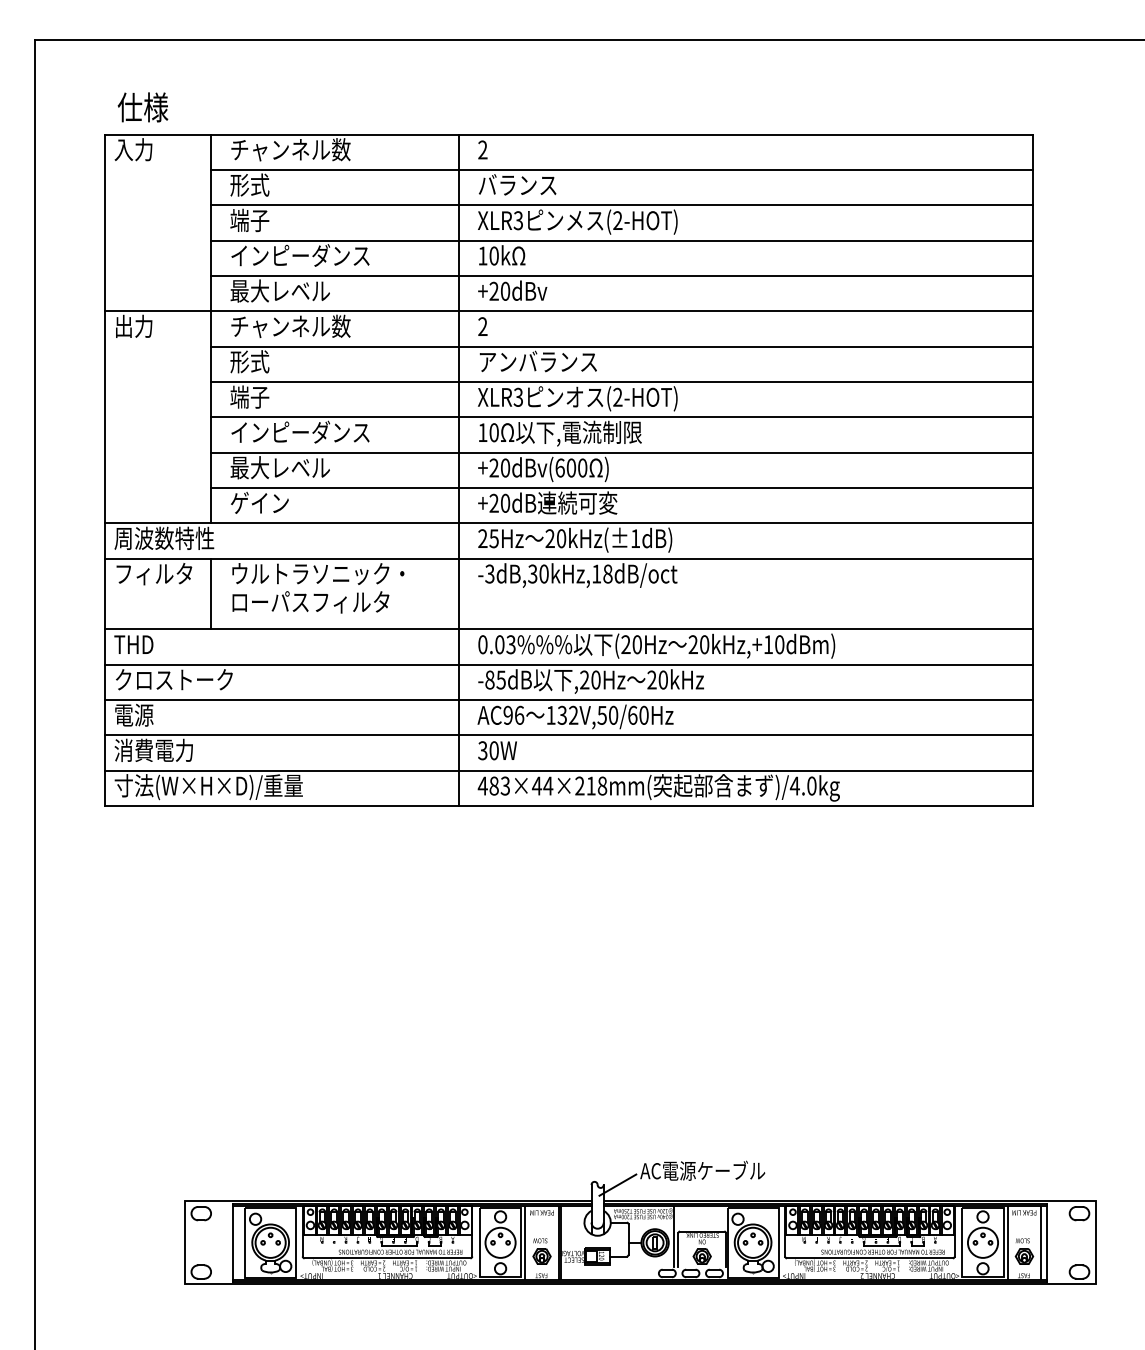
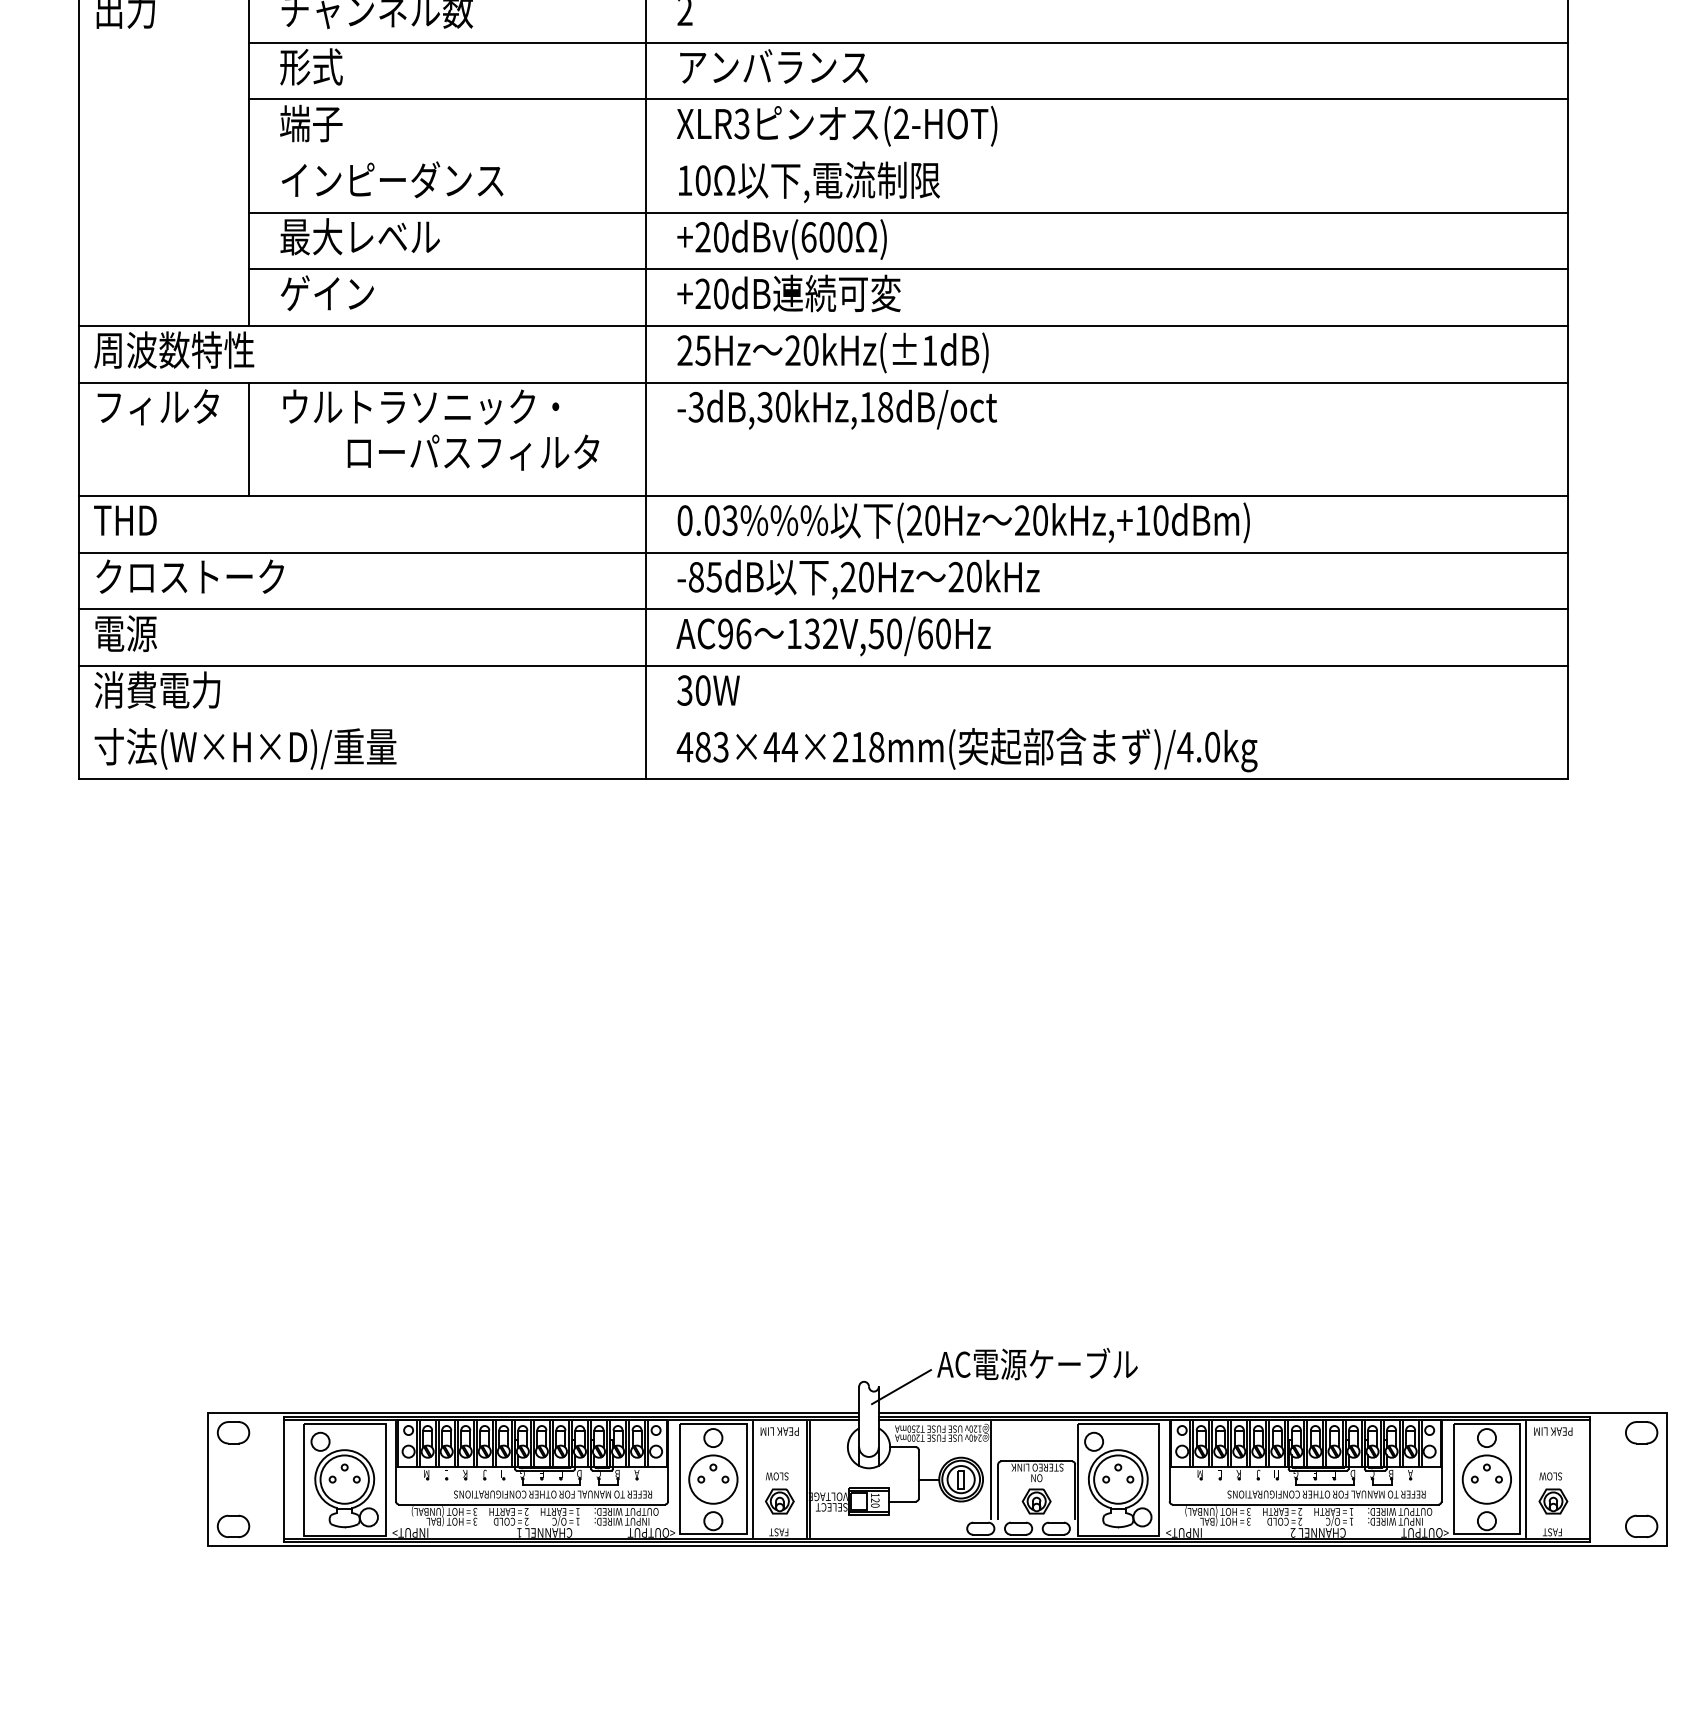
line: (622, 417) -> (908, 156), removed
text: (310, 602) -> (472, 452), moved
line: (569, 770) -> (823, 722), removed
line: (1041, 1242) -> (1580, 1479), removed

